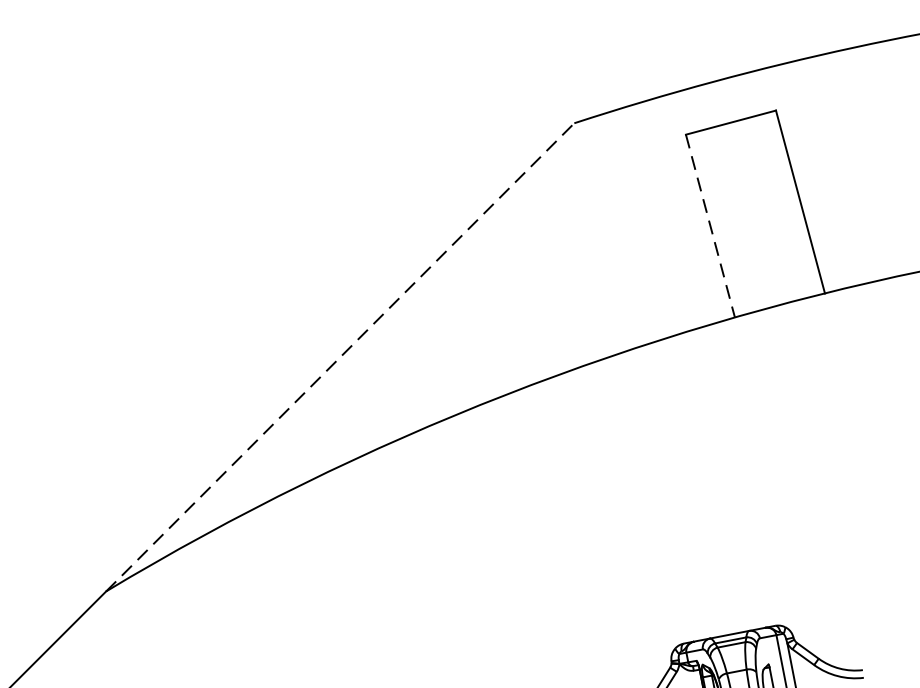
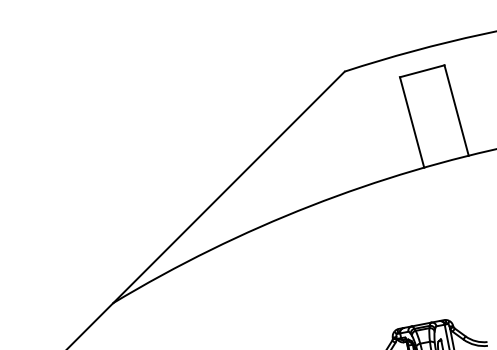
line: (711, 226) -> (412, 122), dashed -> solid
line: (341, 357) -> (229, 187), dashed -> solid

